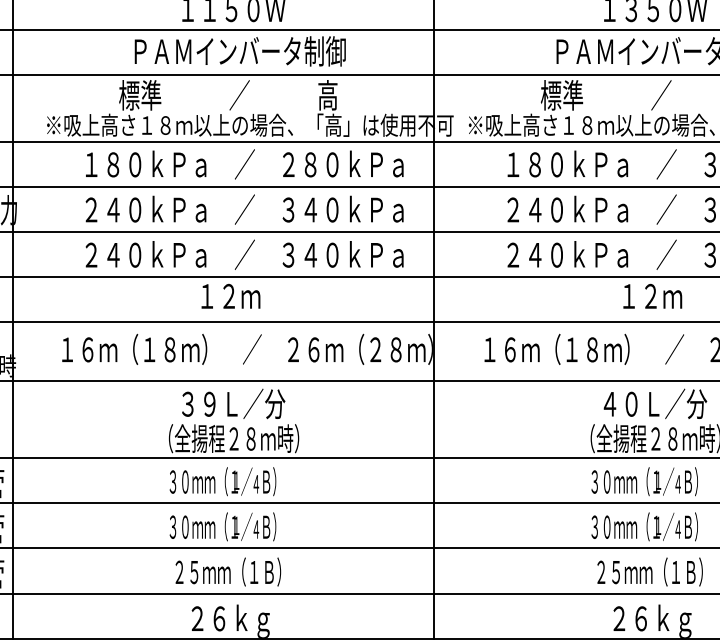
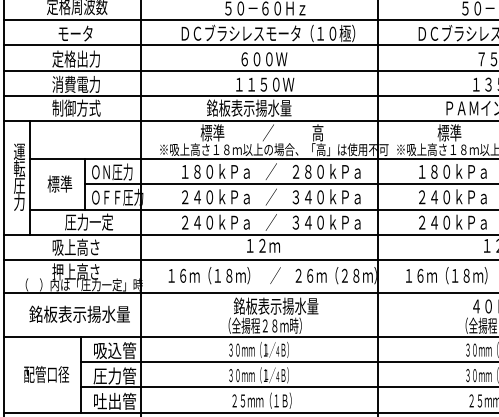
text: (238, 50) -> (267, 107), ＰＡＭインバータ制御 -> 銘板表示揚水量
text: (252, 402) -> (275, 305), ３９Ｌ／分 -> 銘板表示揚水量

